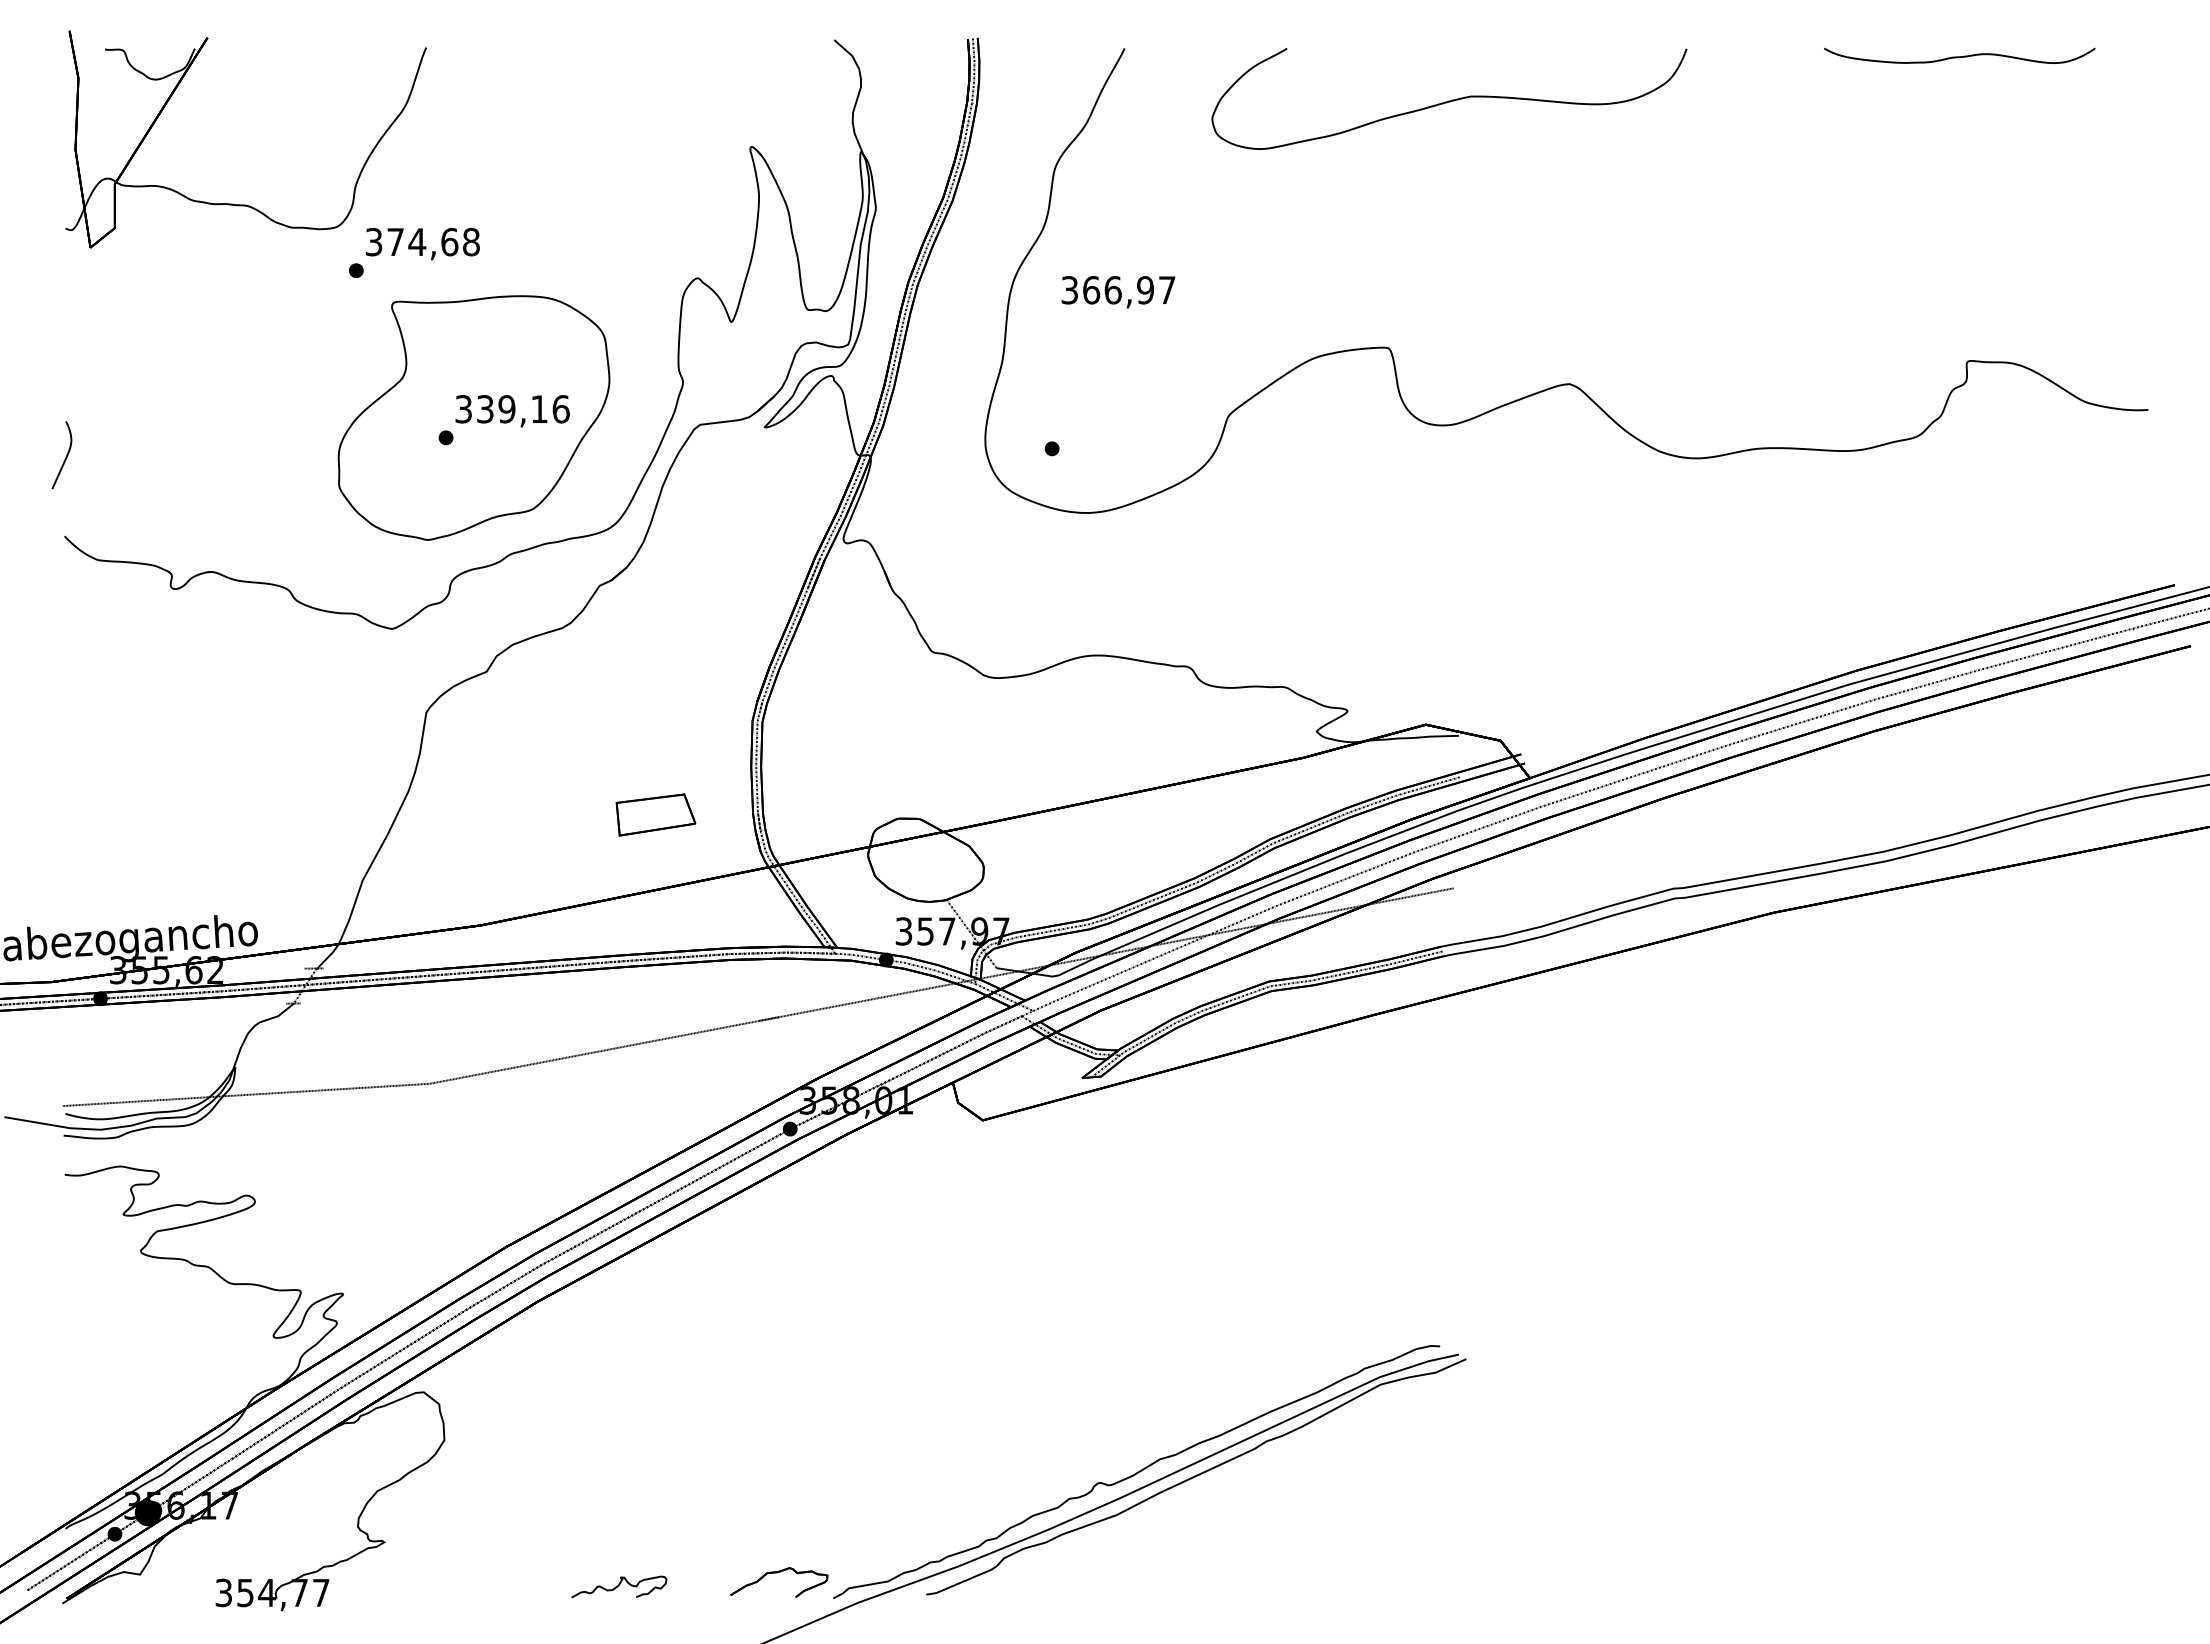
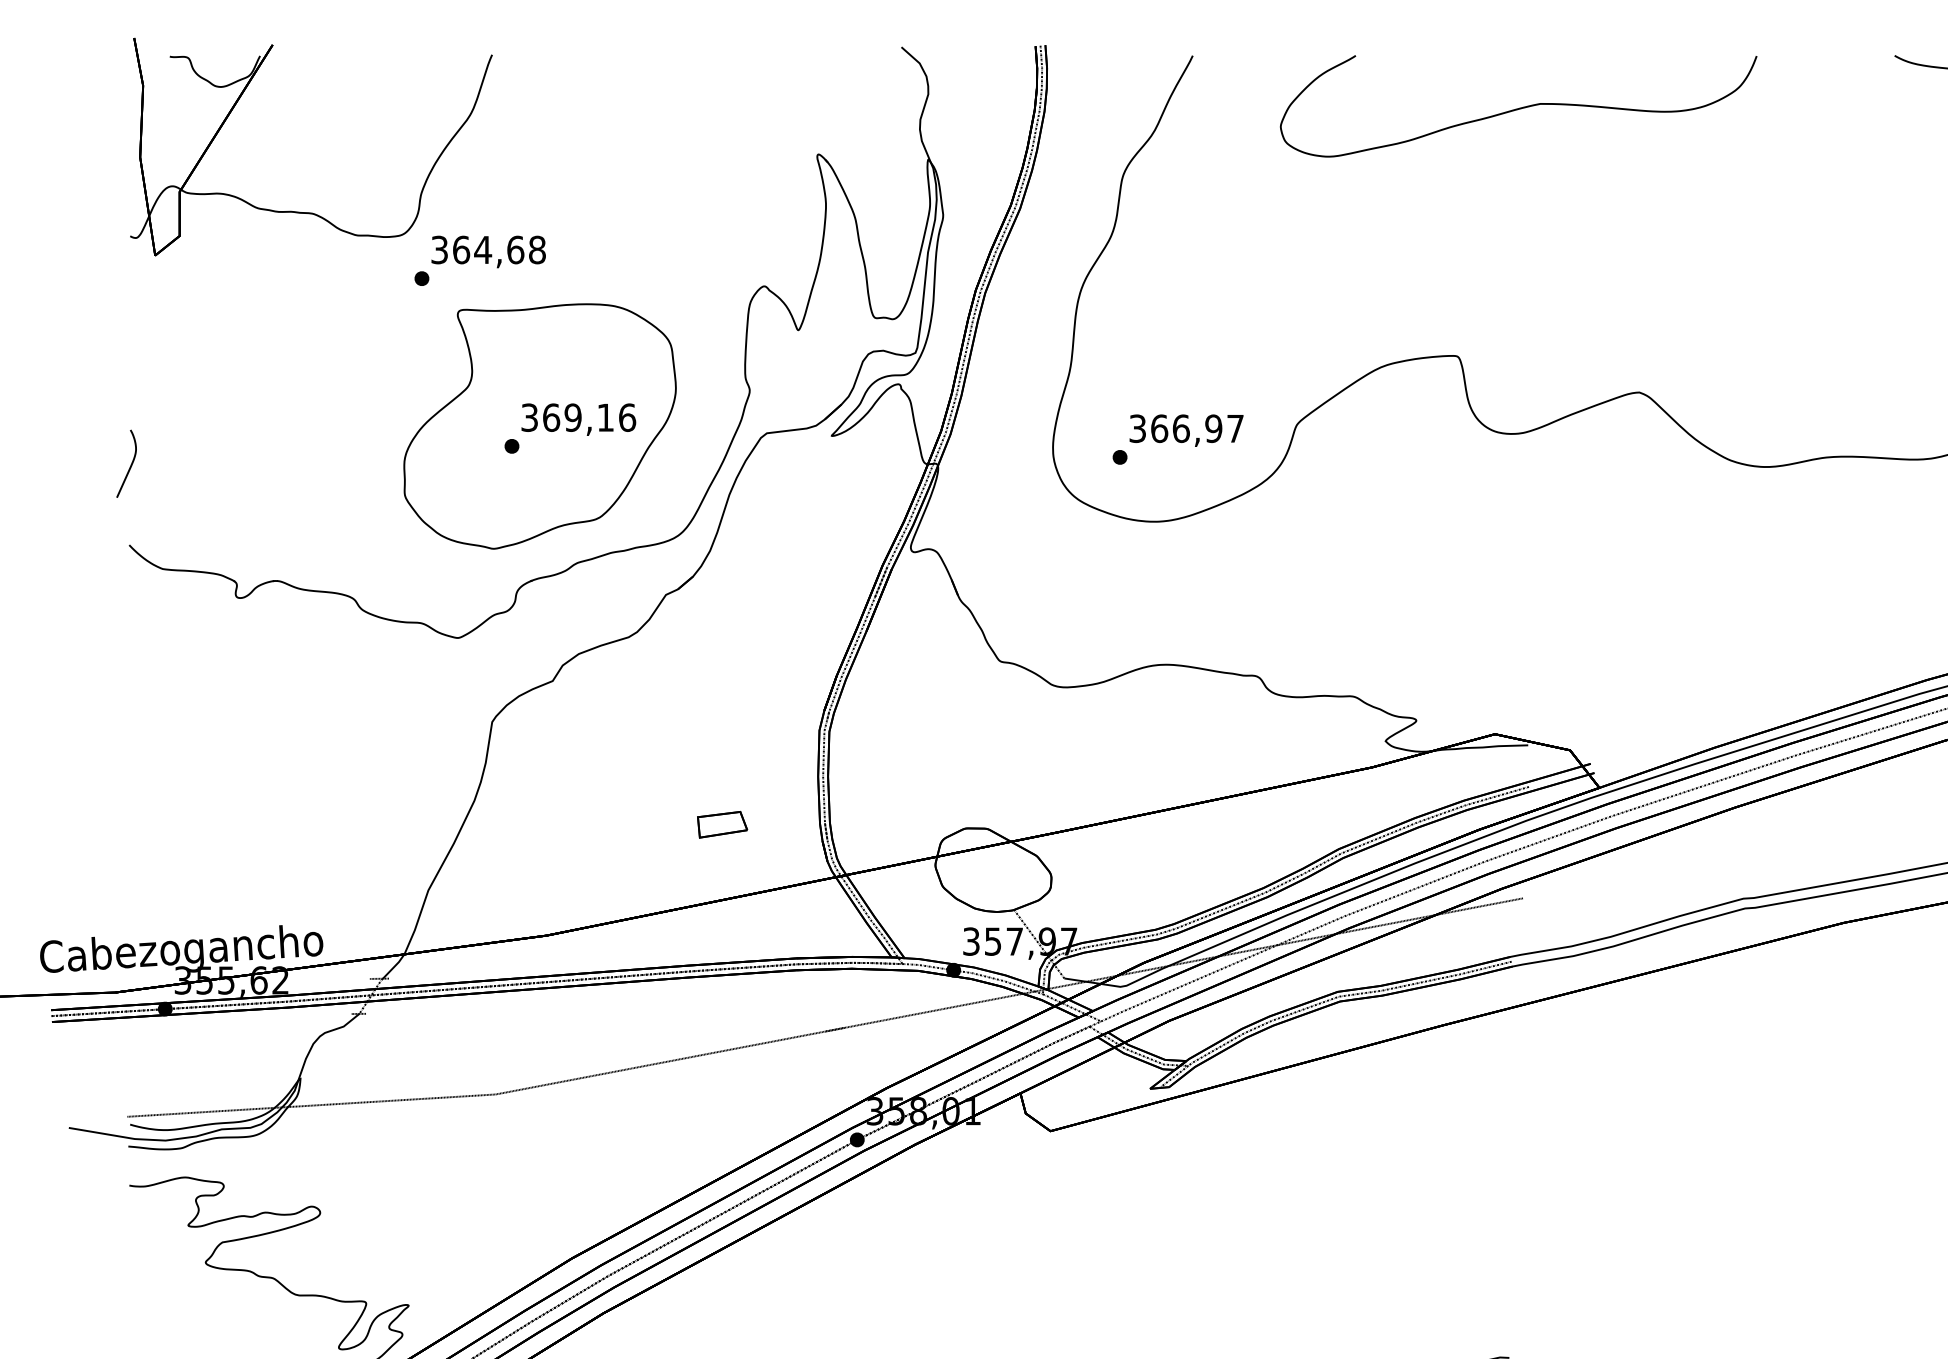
text: (395, 241) -> (461, 249), 374,68 -> 364,68
text: (1118, 292) -> (1186, 430), moved
text: (485, 409) -> (551, 417), 339,16 -> 369,16
part: (655, 814) -> (722, 824), size x0.62

